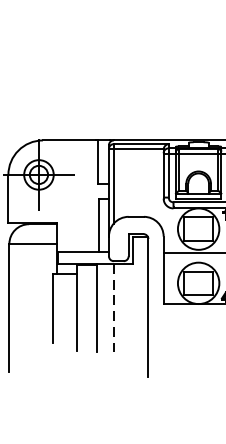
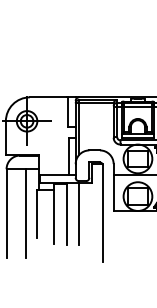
line: (36, 307) -> (25, 213), added
line: (114, 307) -> (79, 213), dashed -> solid

